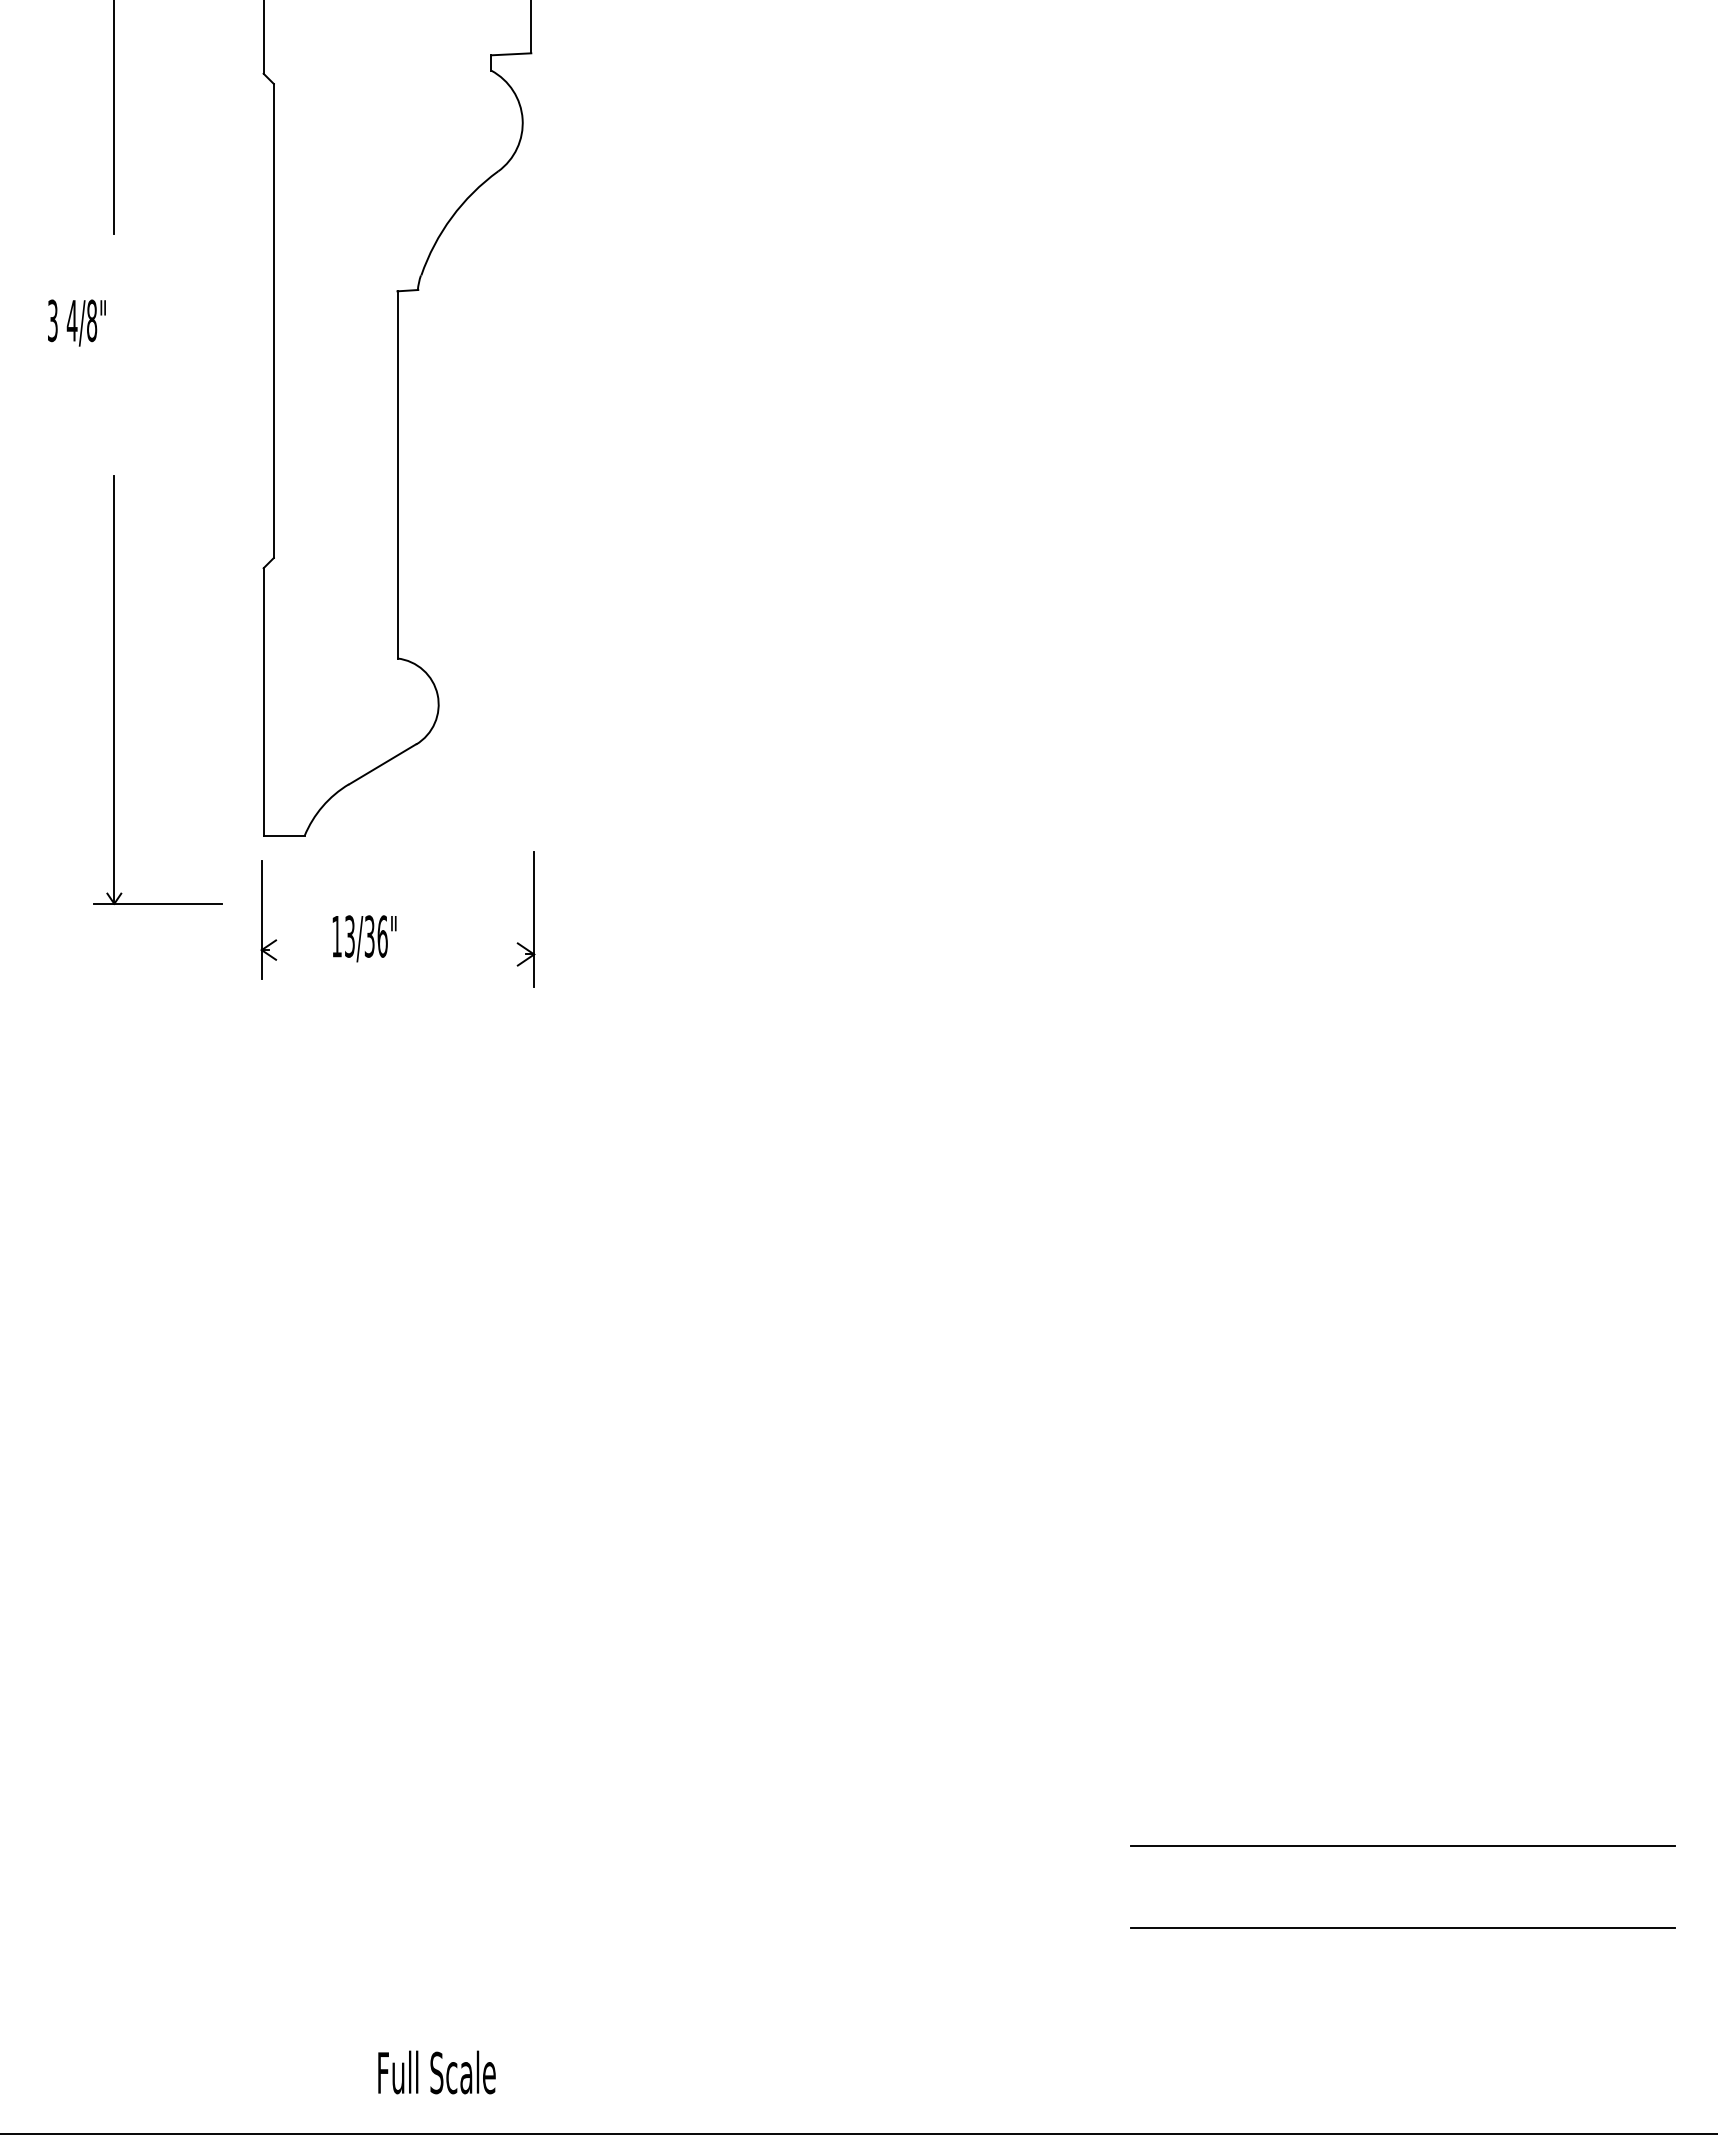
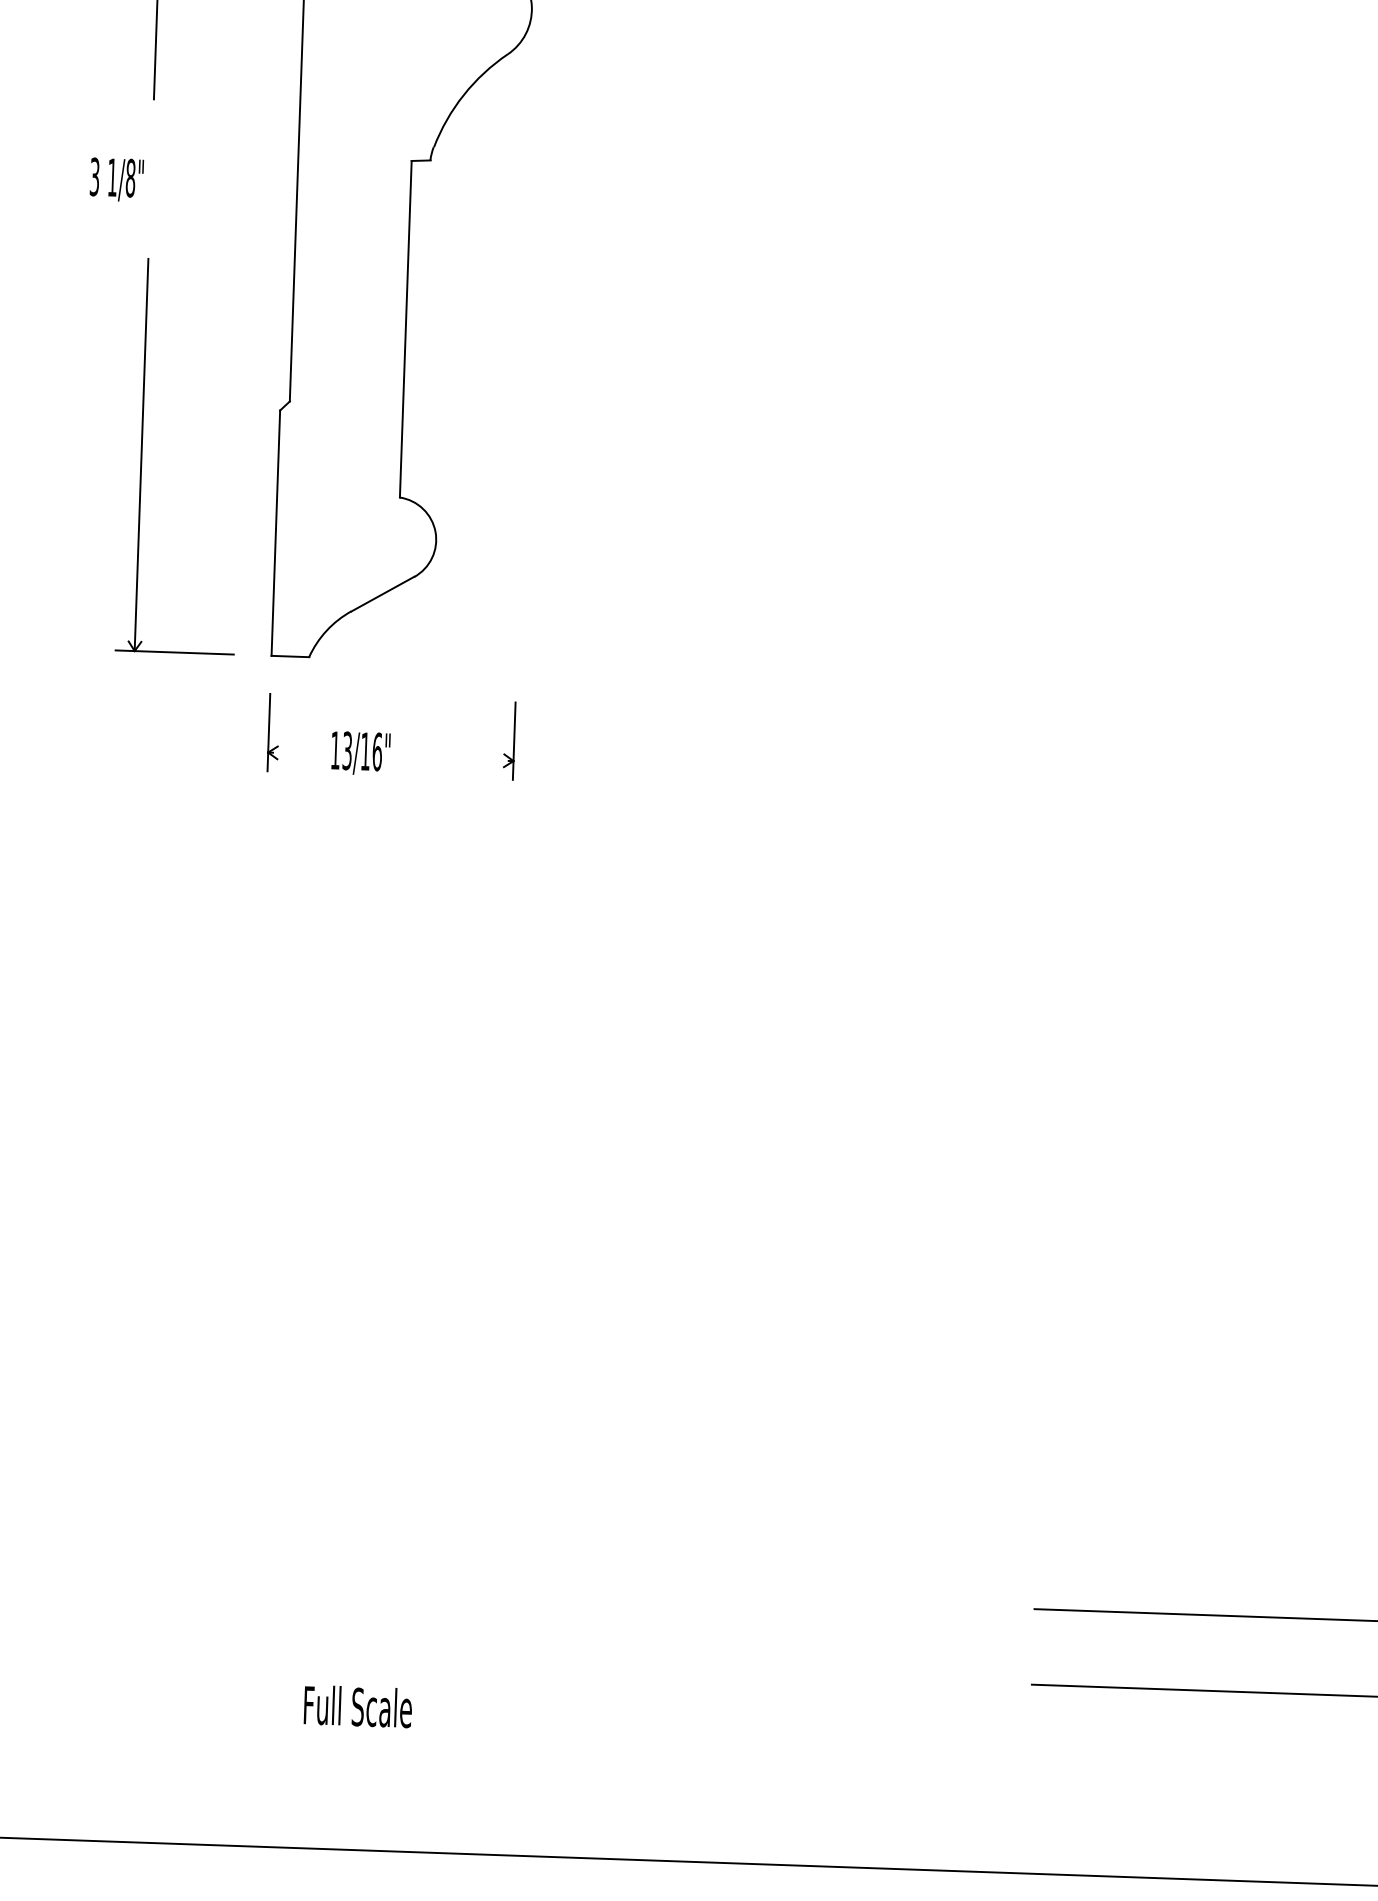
text: (71, 320) -> (111, 177), 4/8" -> 1/8"
part: (114, 689) -> (141, 454), moved
part: (268, 919) -> (273, 732), size x0.71
part: (526, 919) -> (509, 740), size x0.62
text: (369, 936) -> (365, 751), 13/36" -> 13/16"
text: (436, 2072) -> (357, 1706), moved

